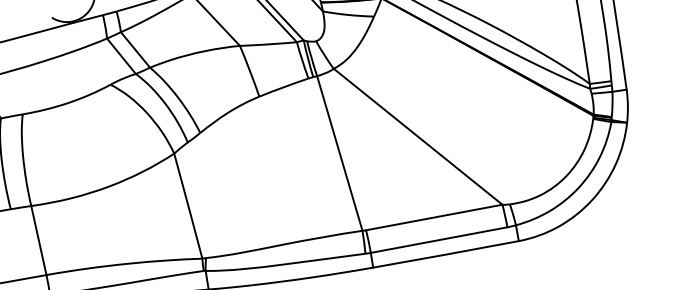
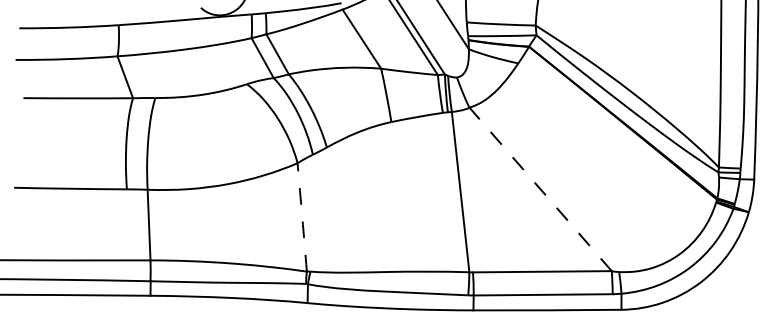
line: (417, 136) -> (540, 189), solid -> dashed
arc: (188, 206) -> (302, 217), solid -> dashed

